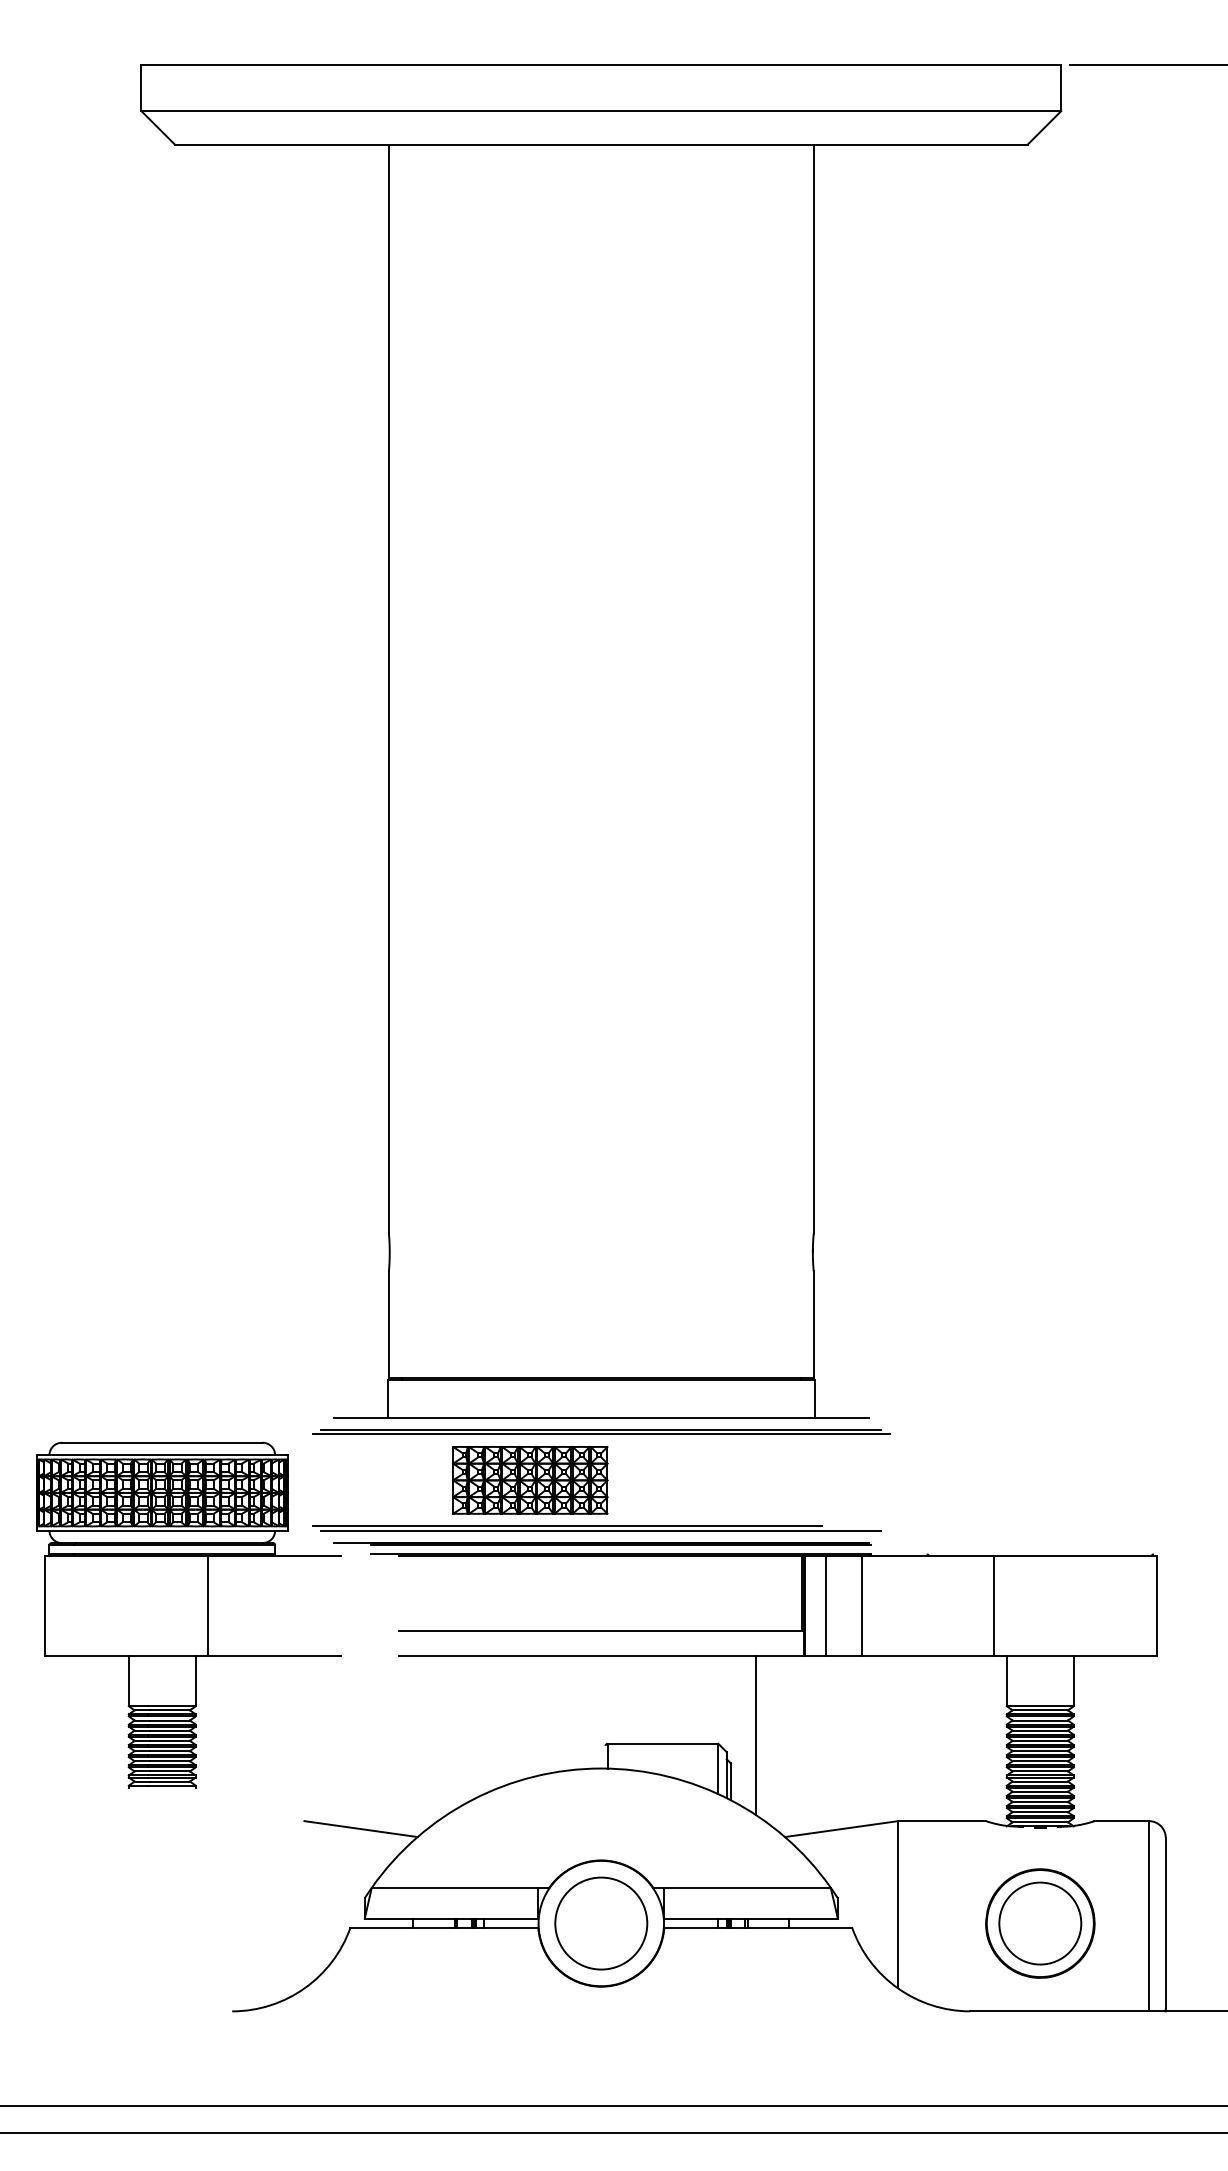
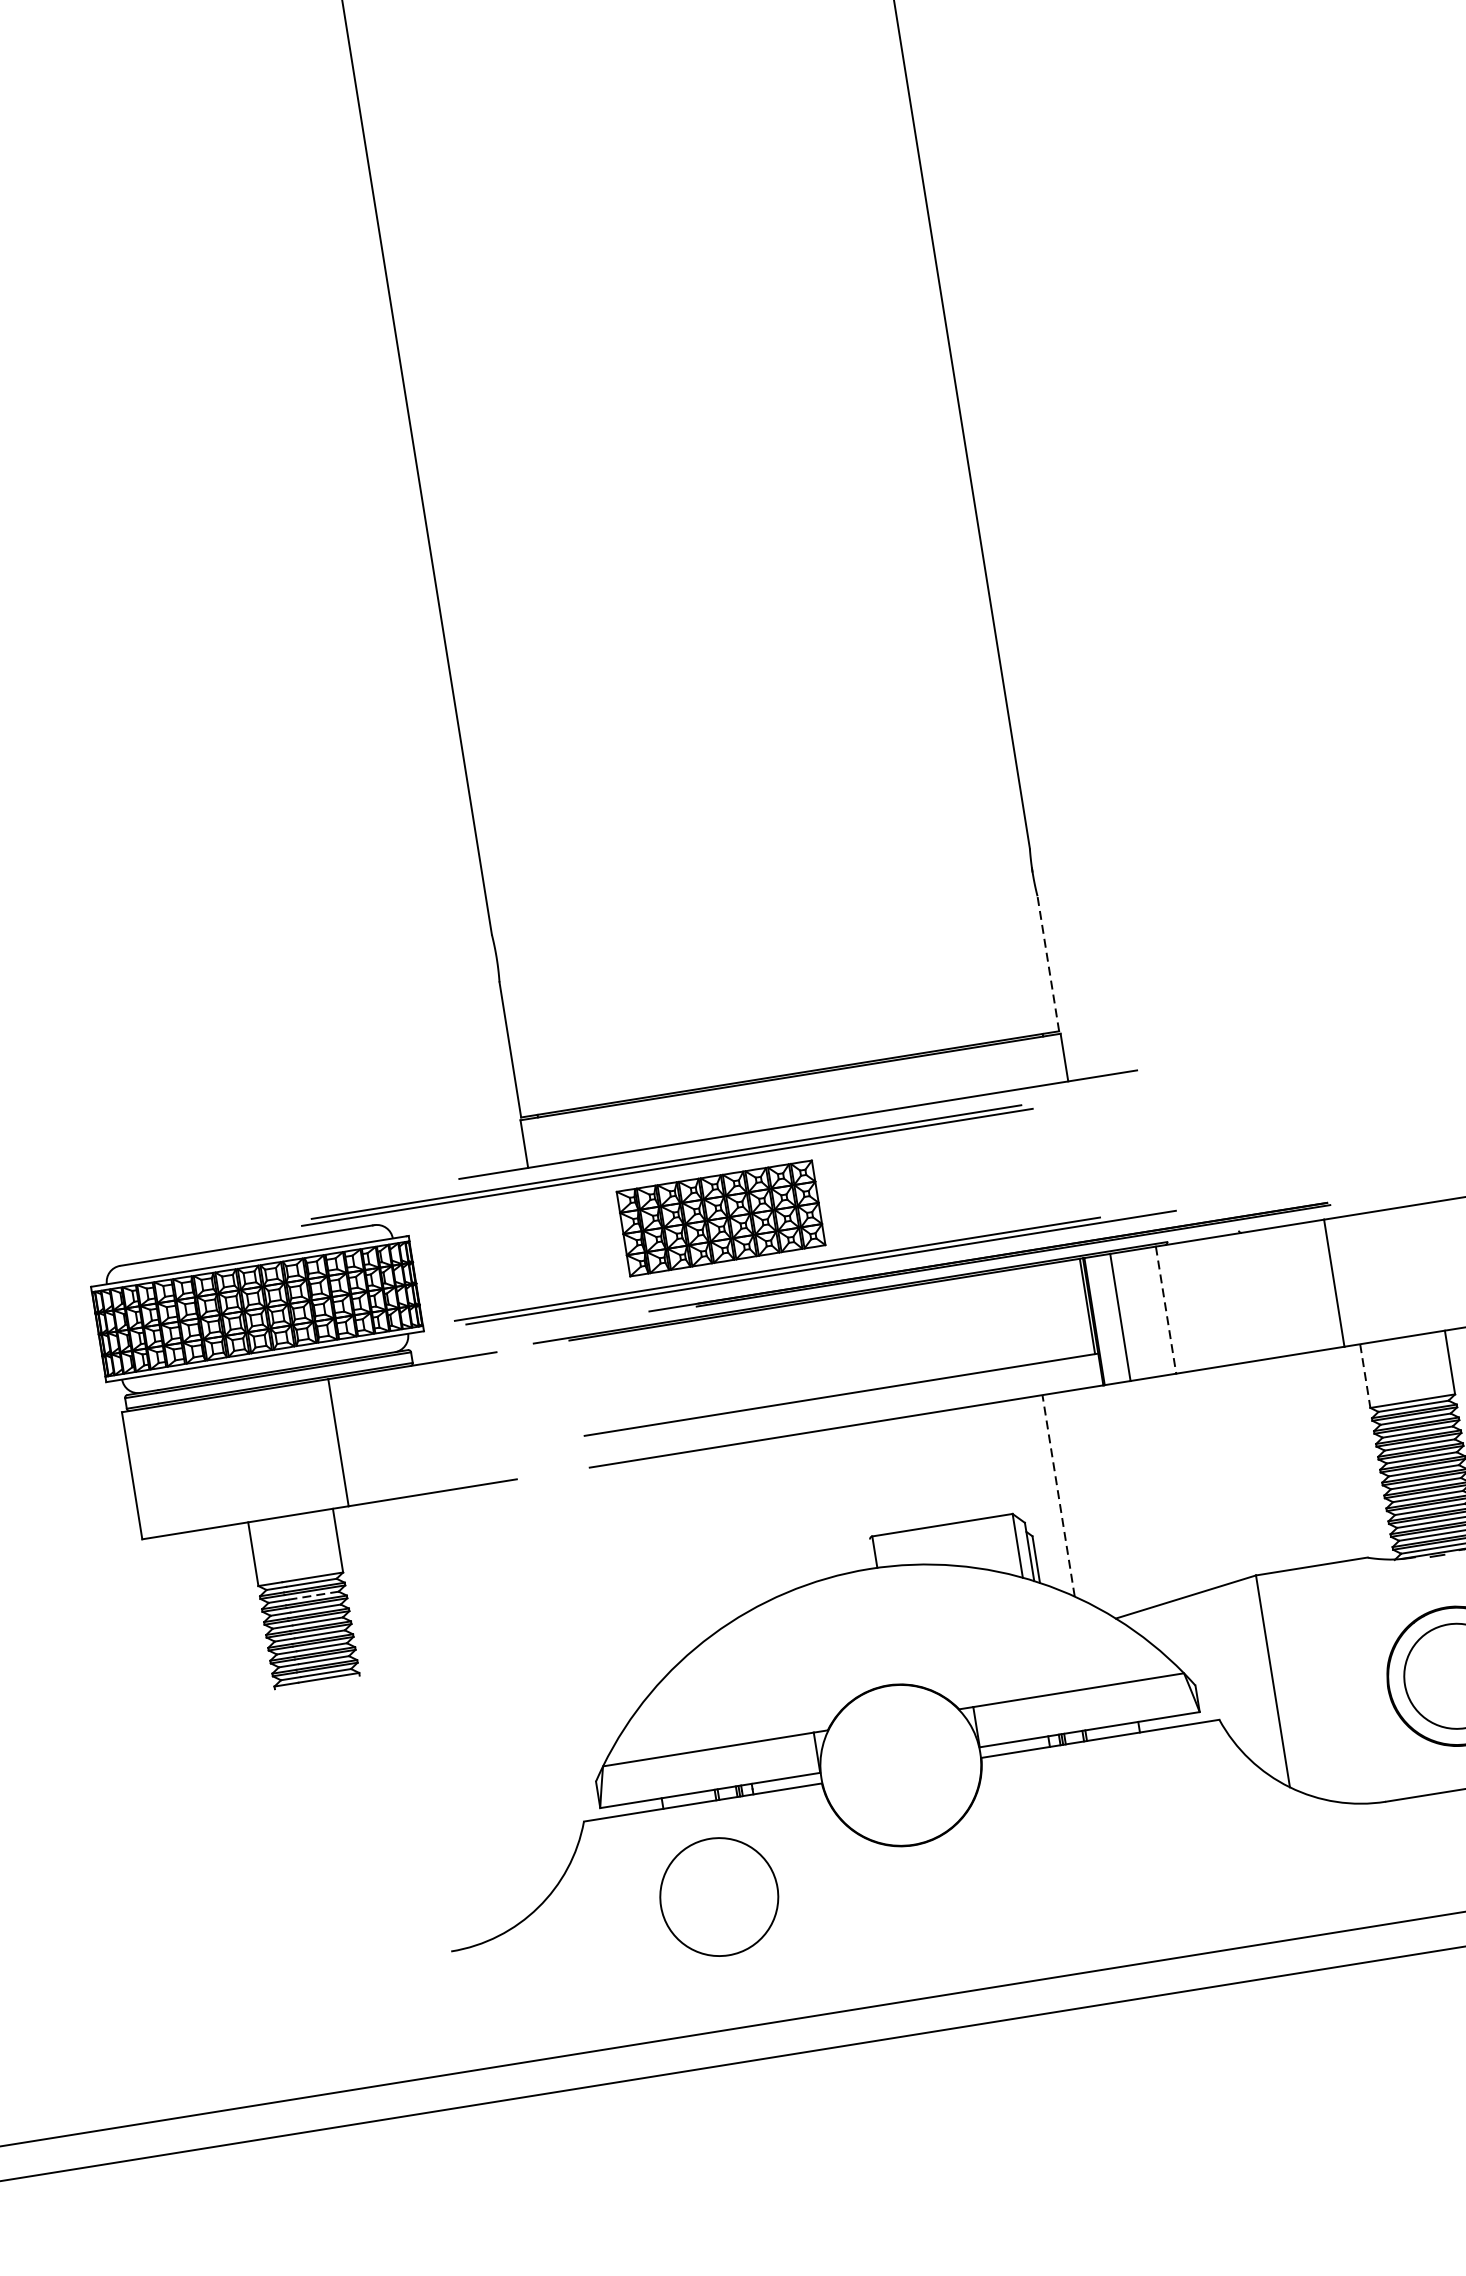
line: (813, 1324) -> (1048, 963), solid -> dashed
part: (601, 1431) -> (667, 1163), moved
line: (602, 1543) -> (989, 1257), moved
line: (861, 1606) -> (1166, 1311), solid -> dashed
line: (1006, 1681) -> (1364, 1376), solid -> dashed
line: (170, 1720) -> (314, 1595), solid -> dashed
line: (756, 1735) -> (1059, 1495), solid -> dashed
line: (360, 1829) -> (576, 1695), removed
circle: (601, 1923) -> (719, 1896), moved

